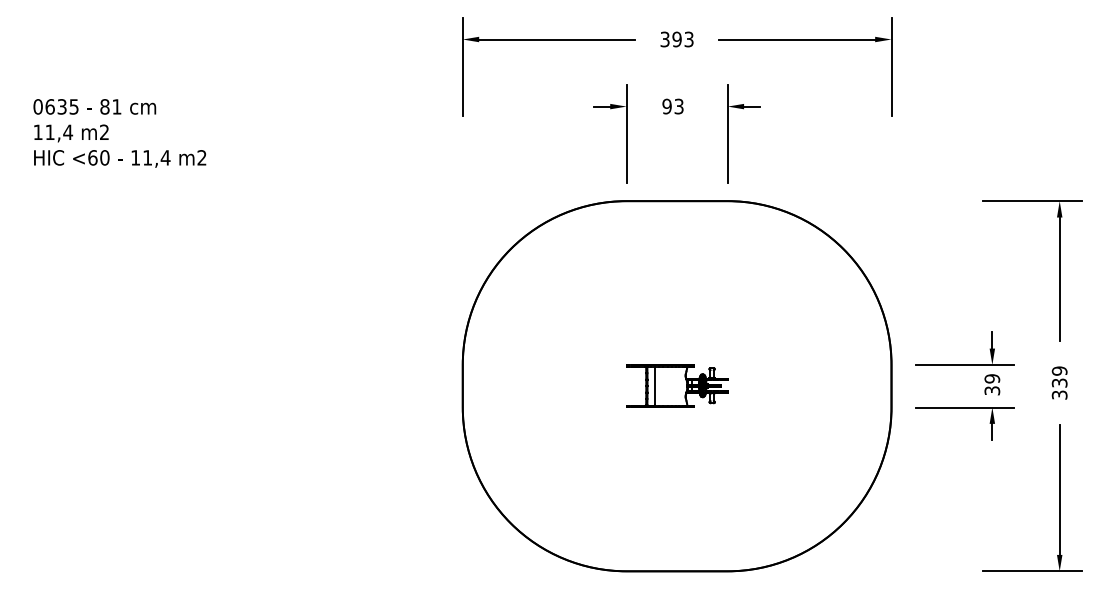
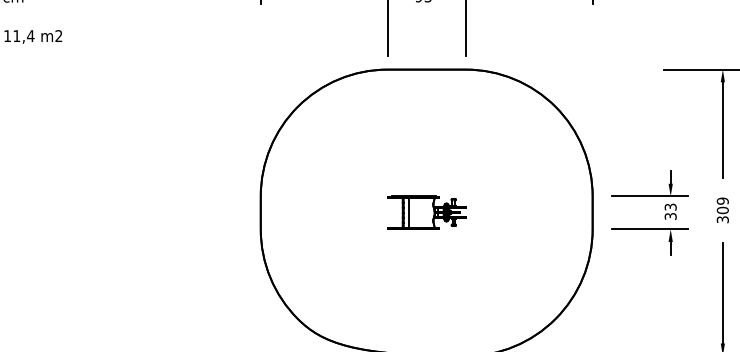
text: (991, 378) -> (670, 206), 39 -> 33
text: (1059, 382) -> (722, 210), 339 -> 309

